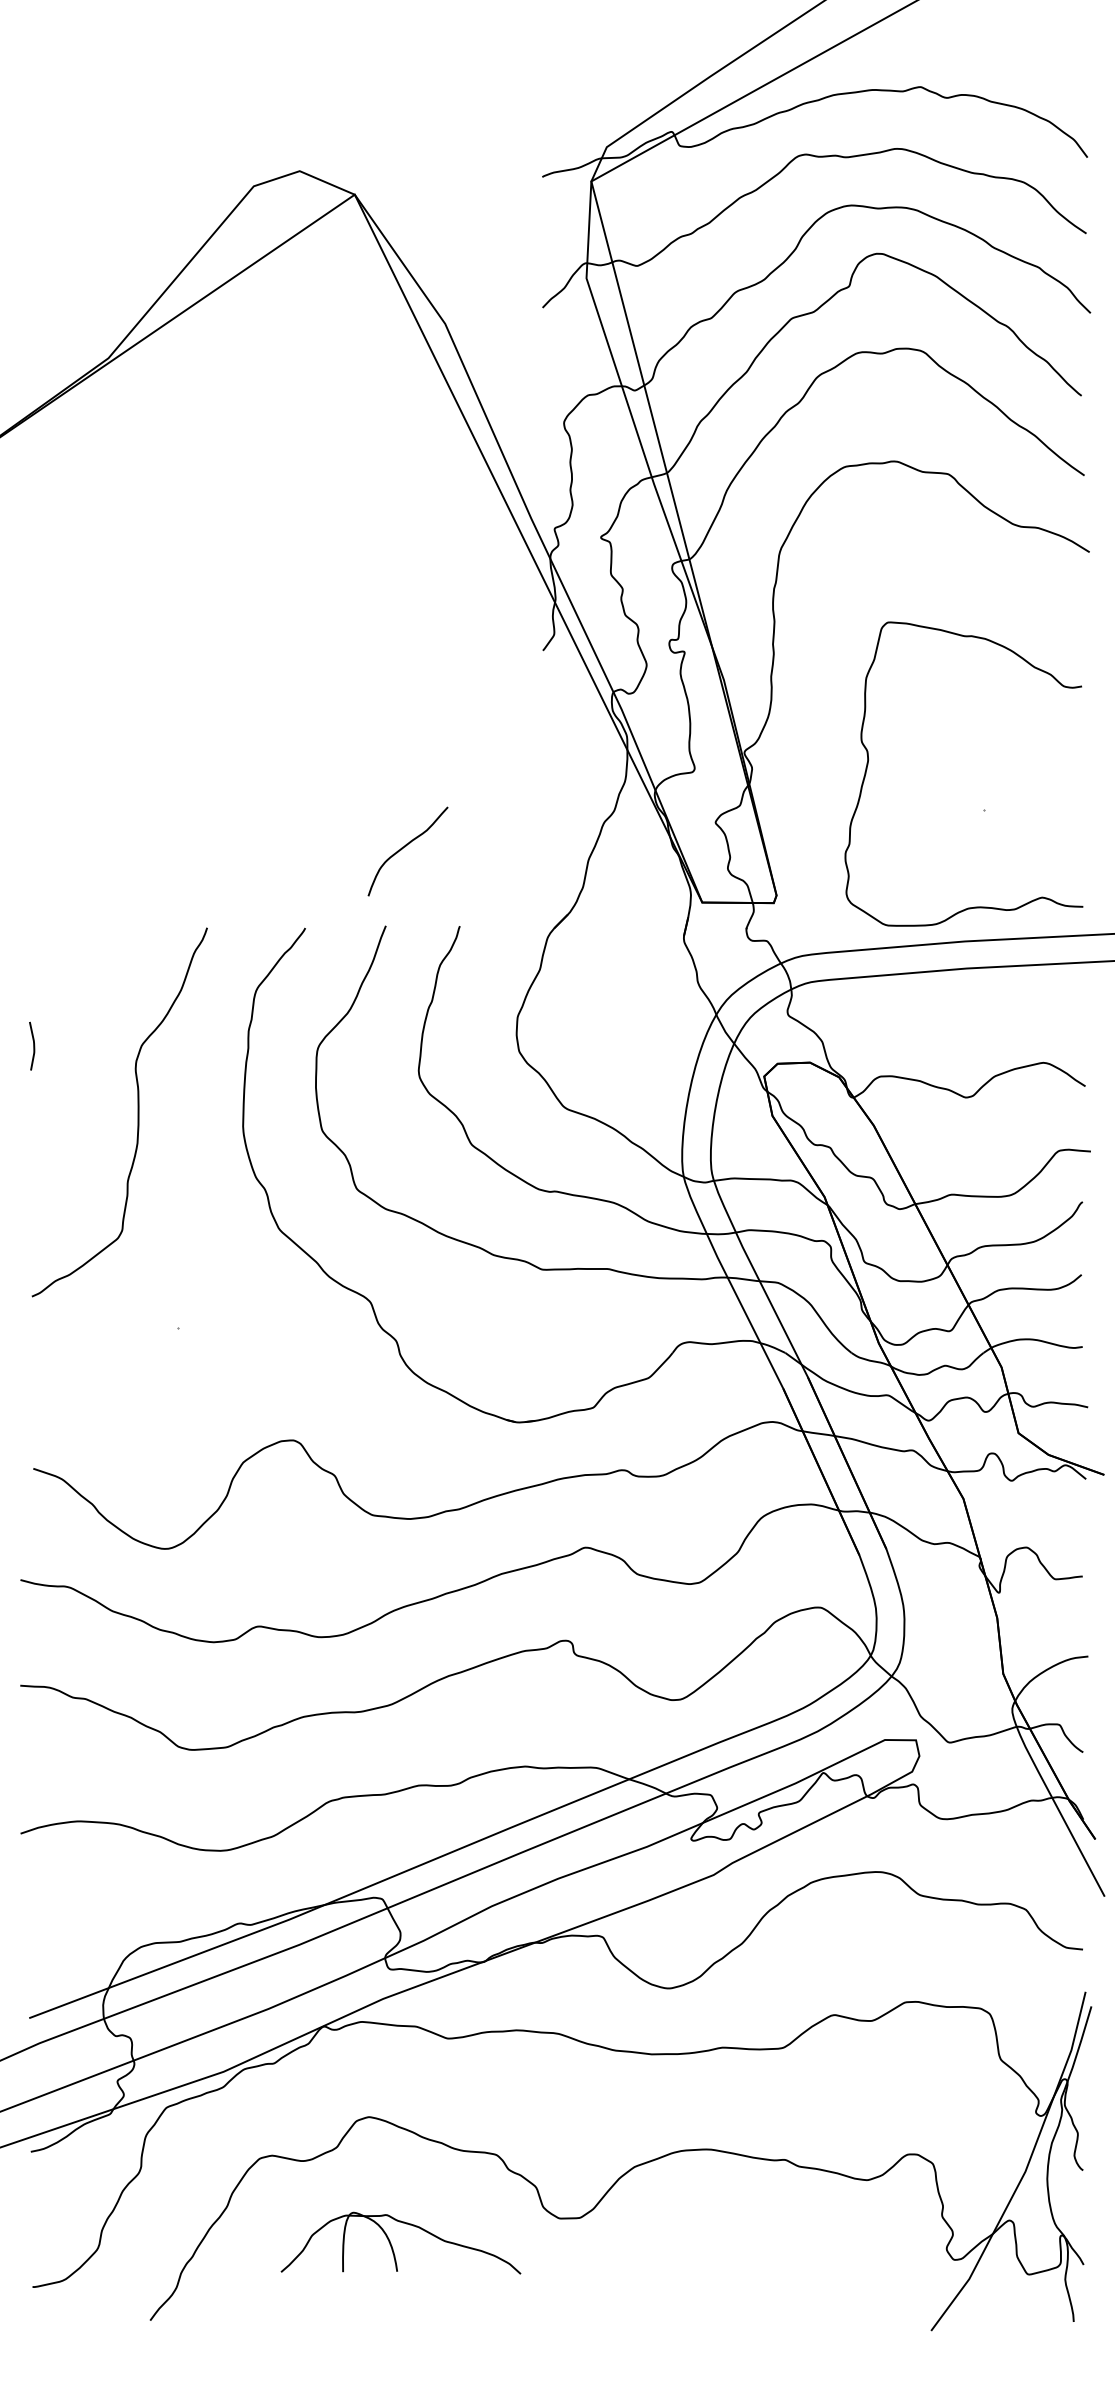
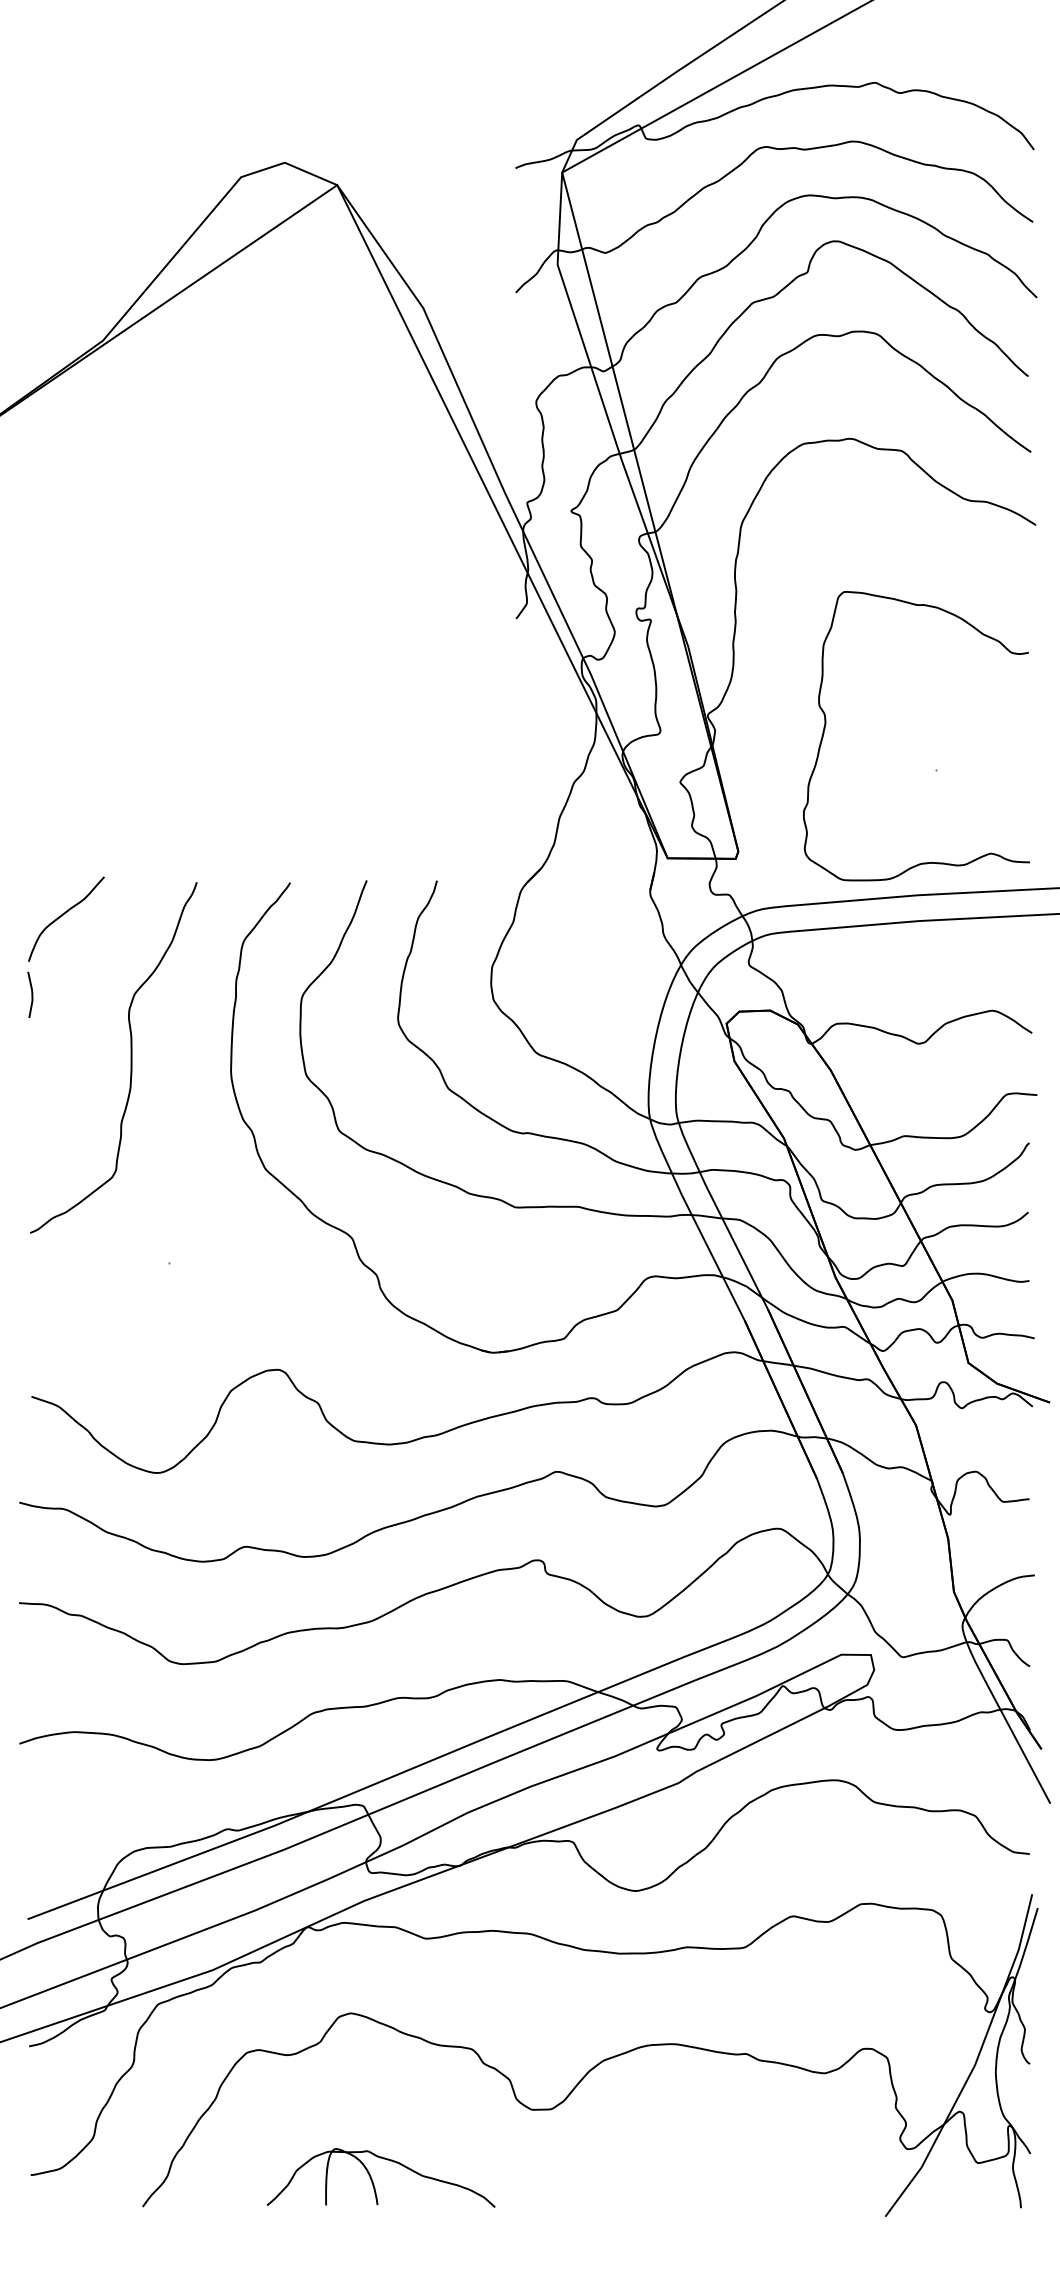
curve: (405, 847) -> (64, 915), moved
part: (392, 2245) -> (373, 2180), moved

